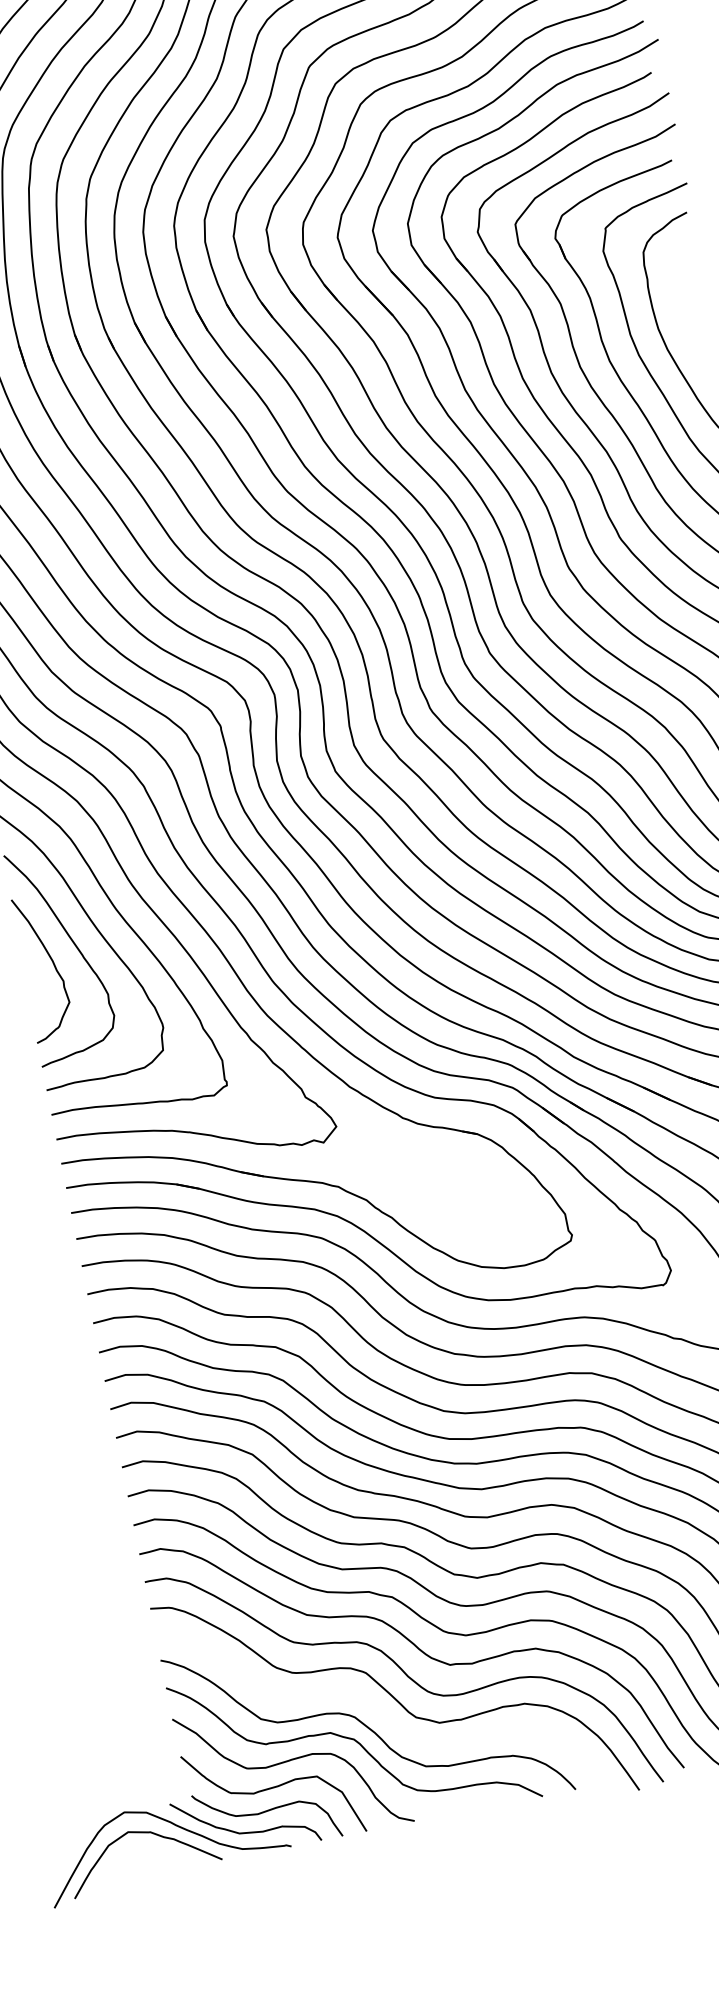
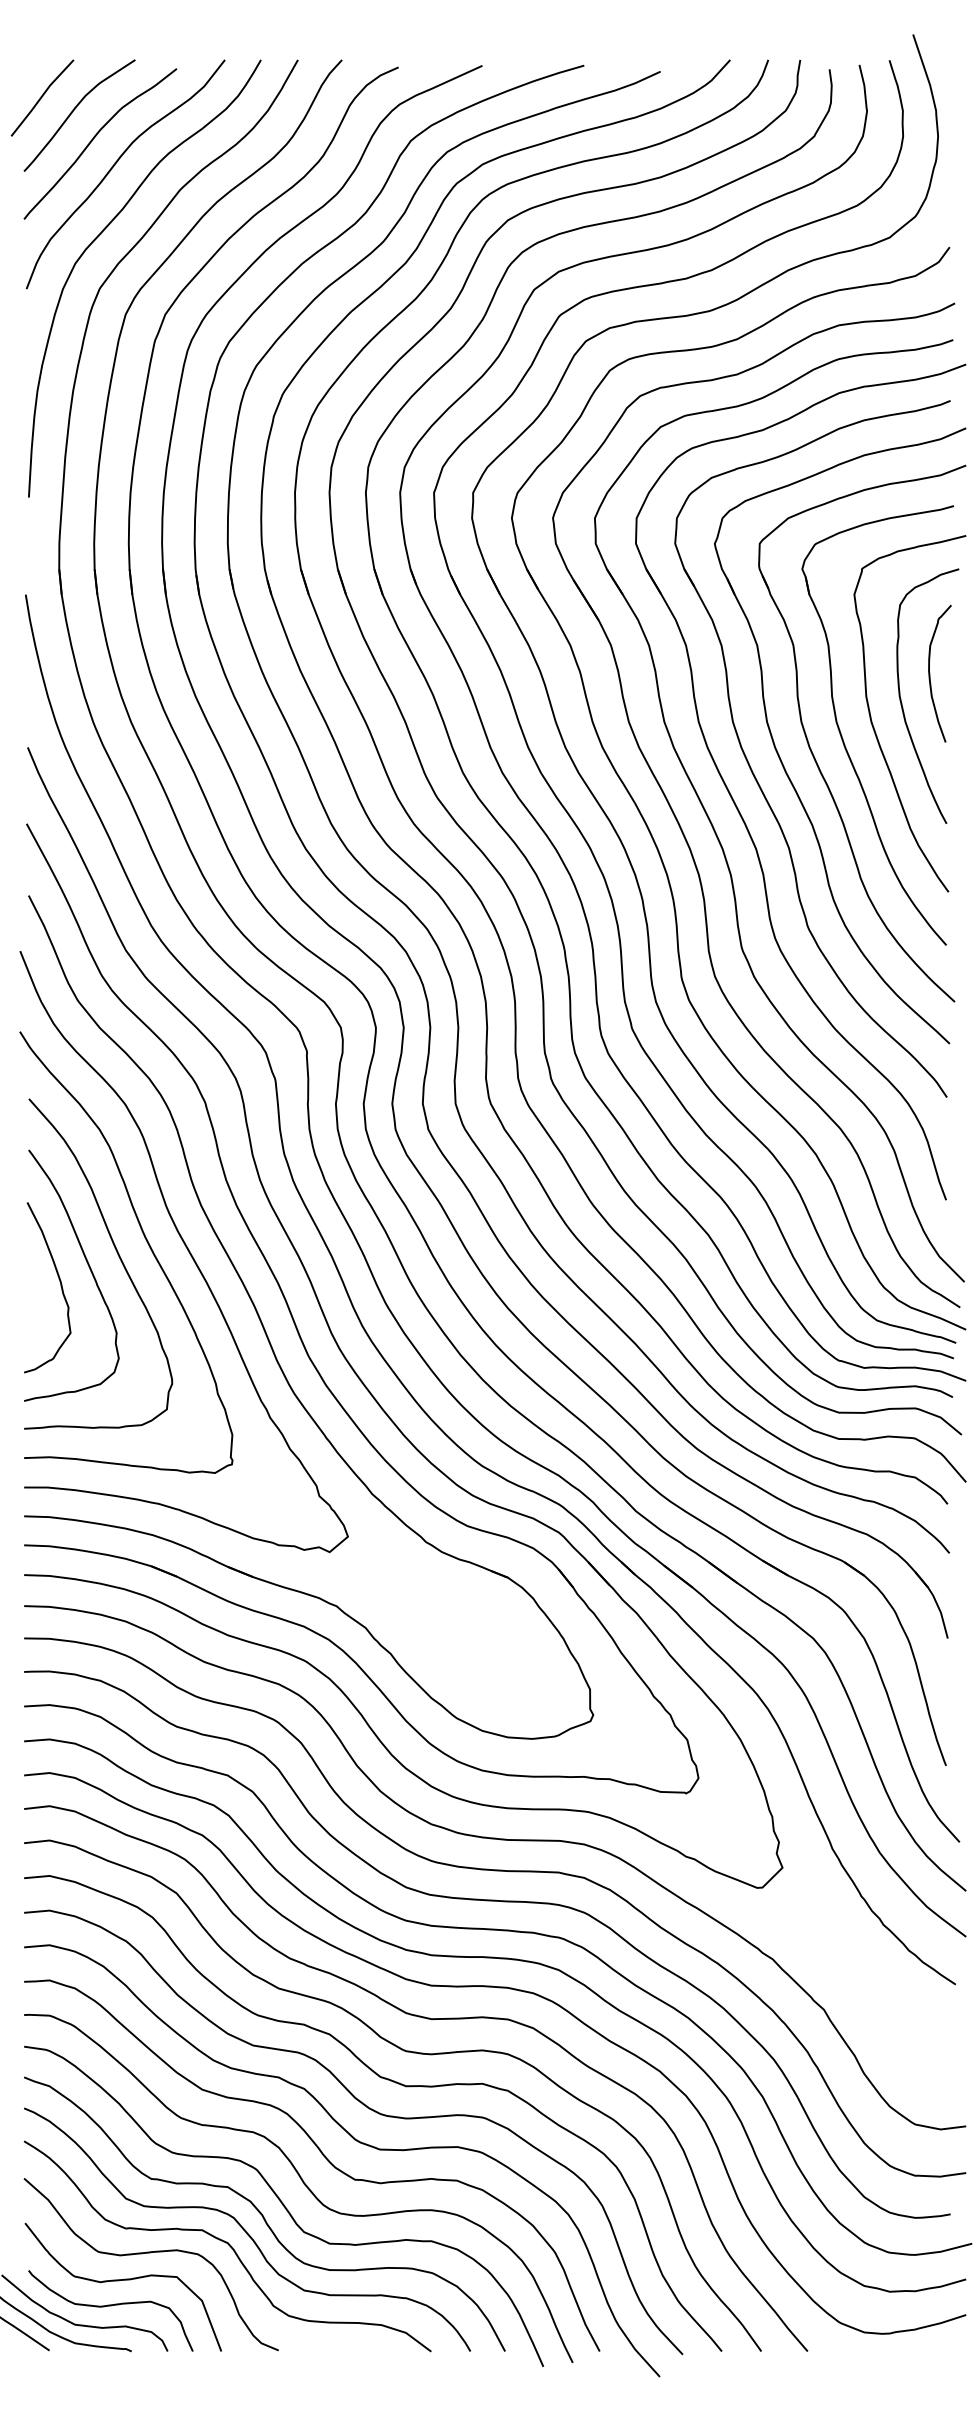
curve: (680, 304) -> (930, 673), added
curve: (378, 1708) -> (262, 2213), added

